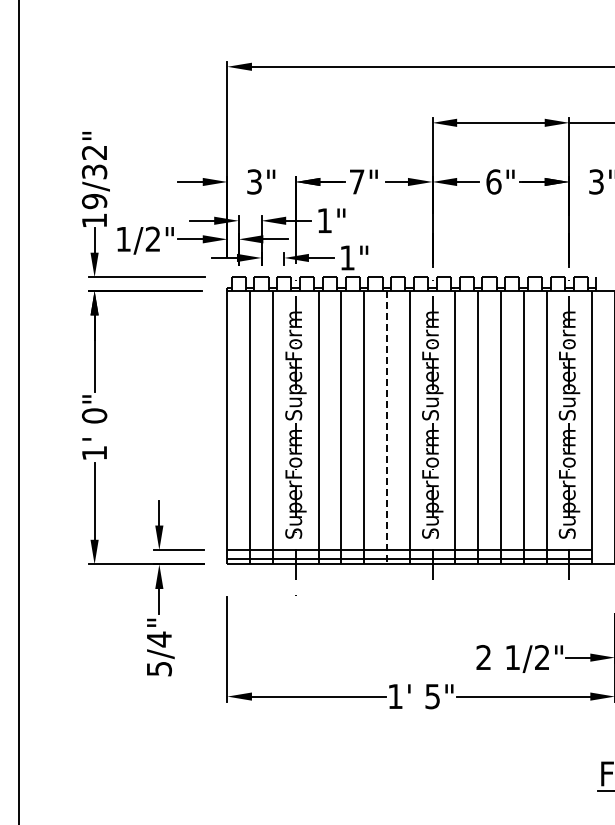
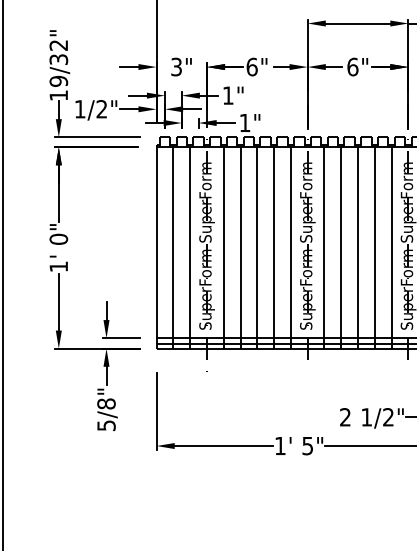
text: (356, 181) -> (251, 66), 7" -> 6"
line: (386, 427) -> (273, 247), dashed -> solid
text: (159, 639) -> (106, 403), 5/4" -> 5/8"

